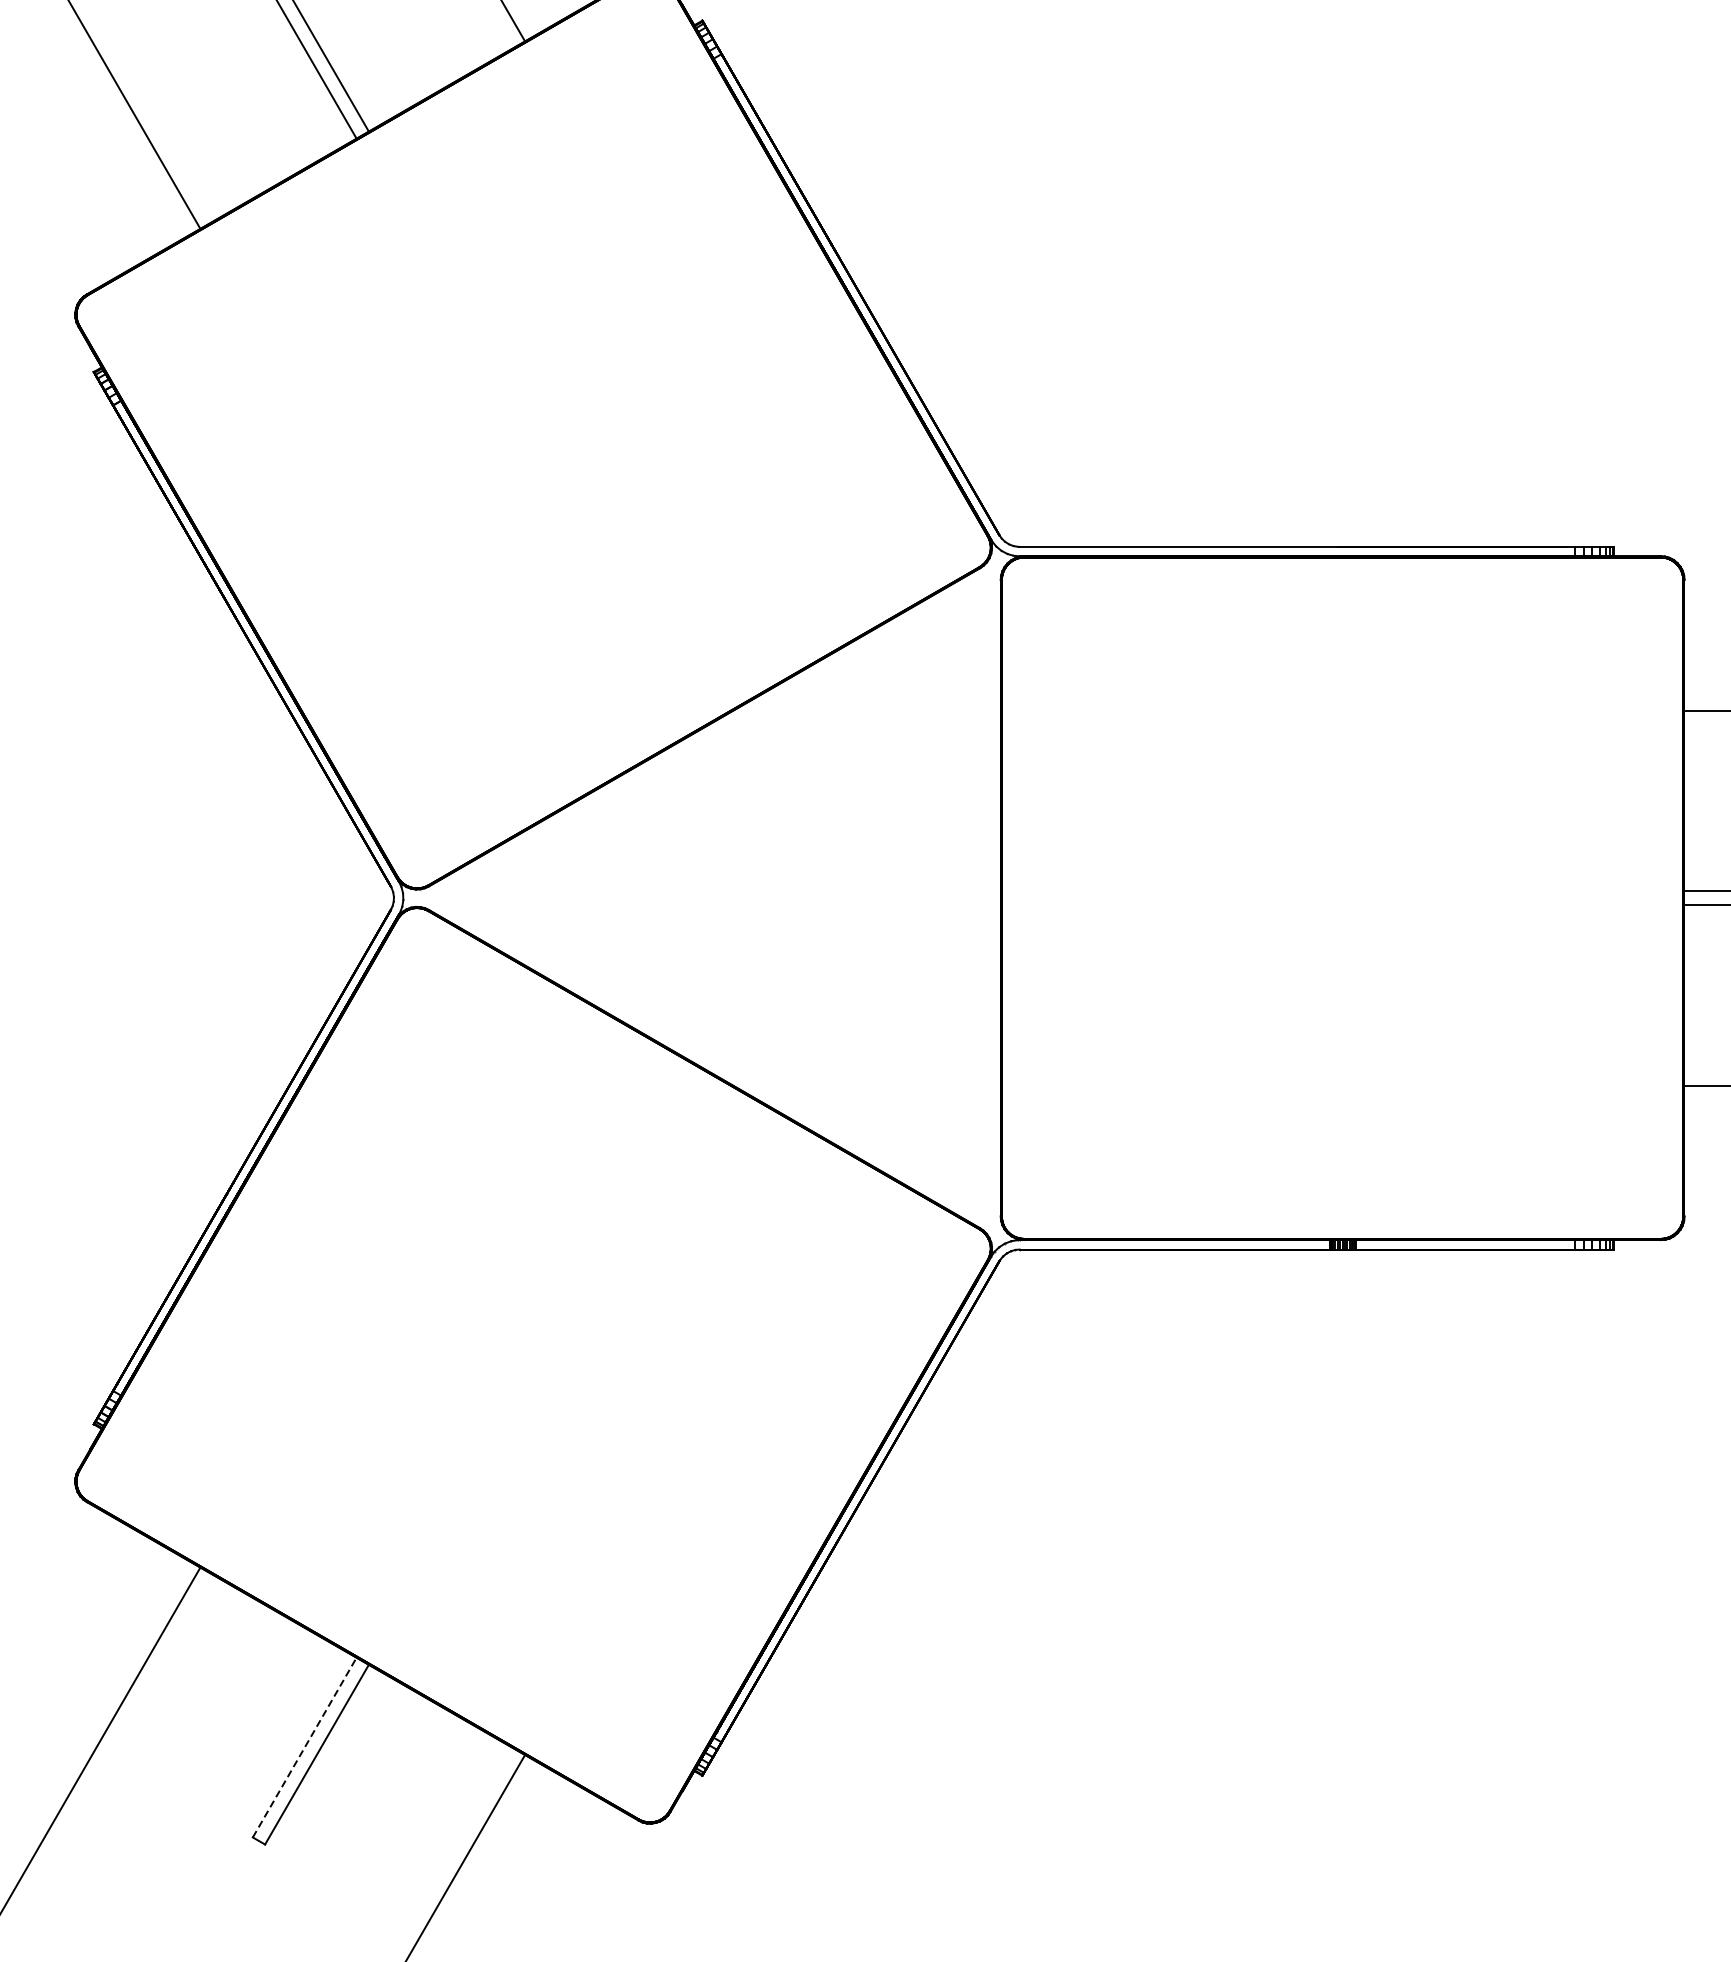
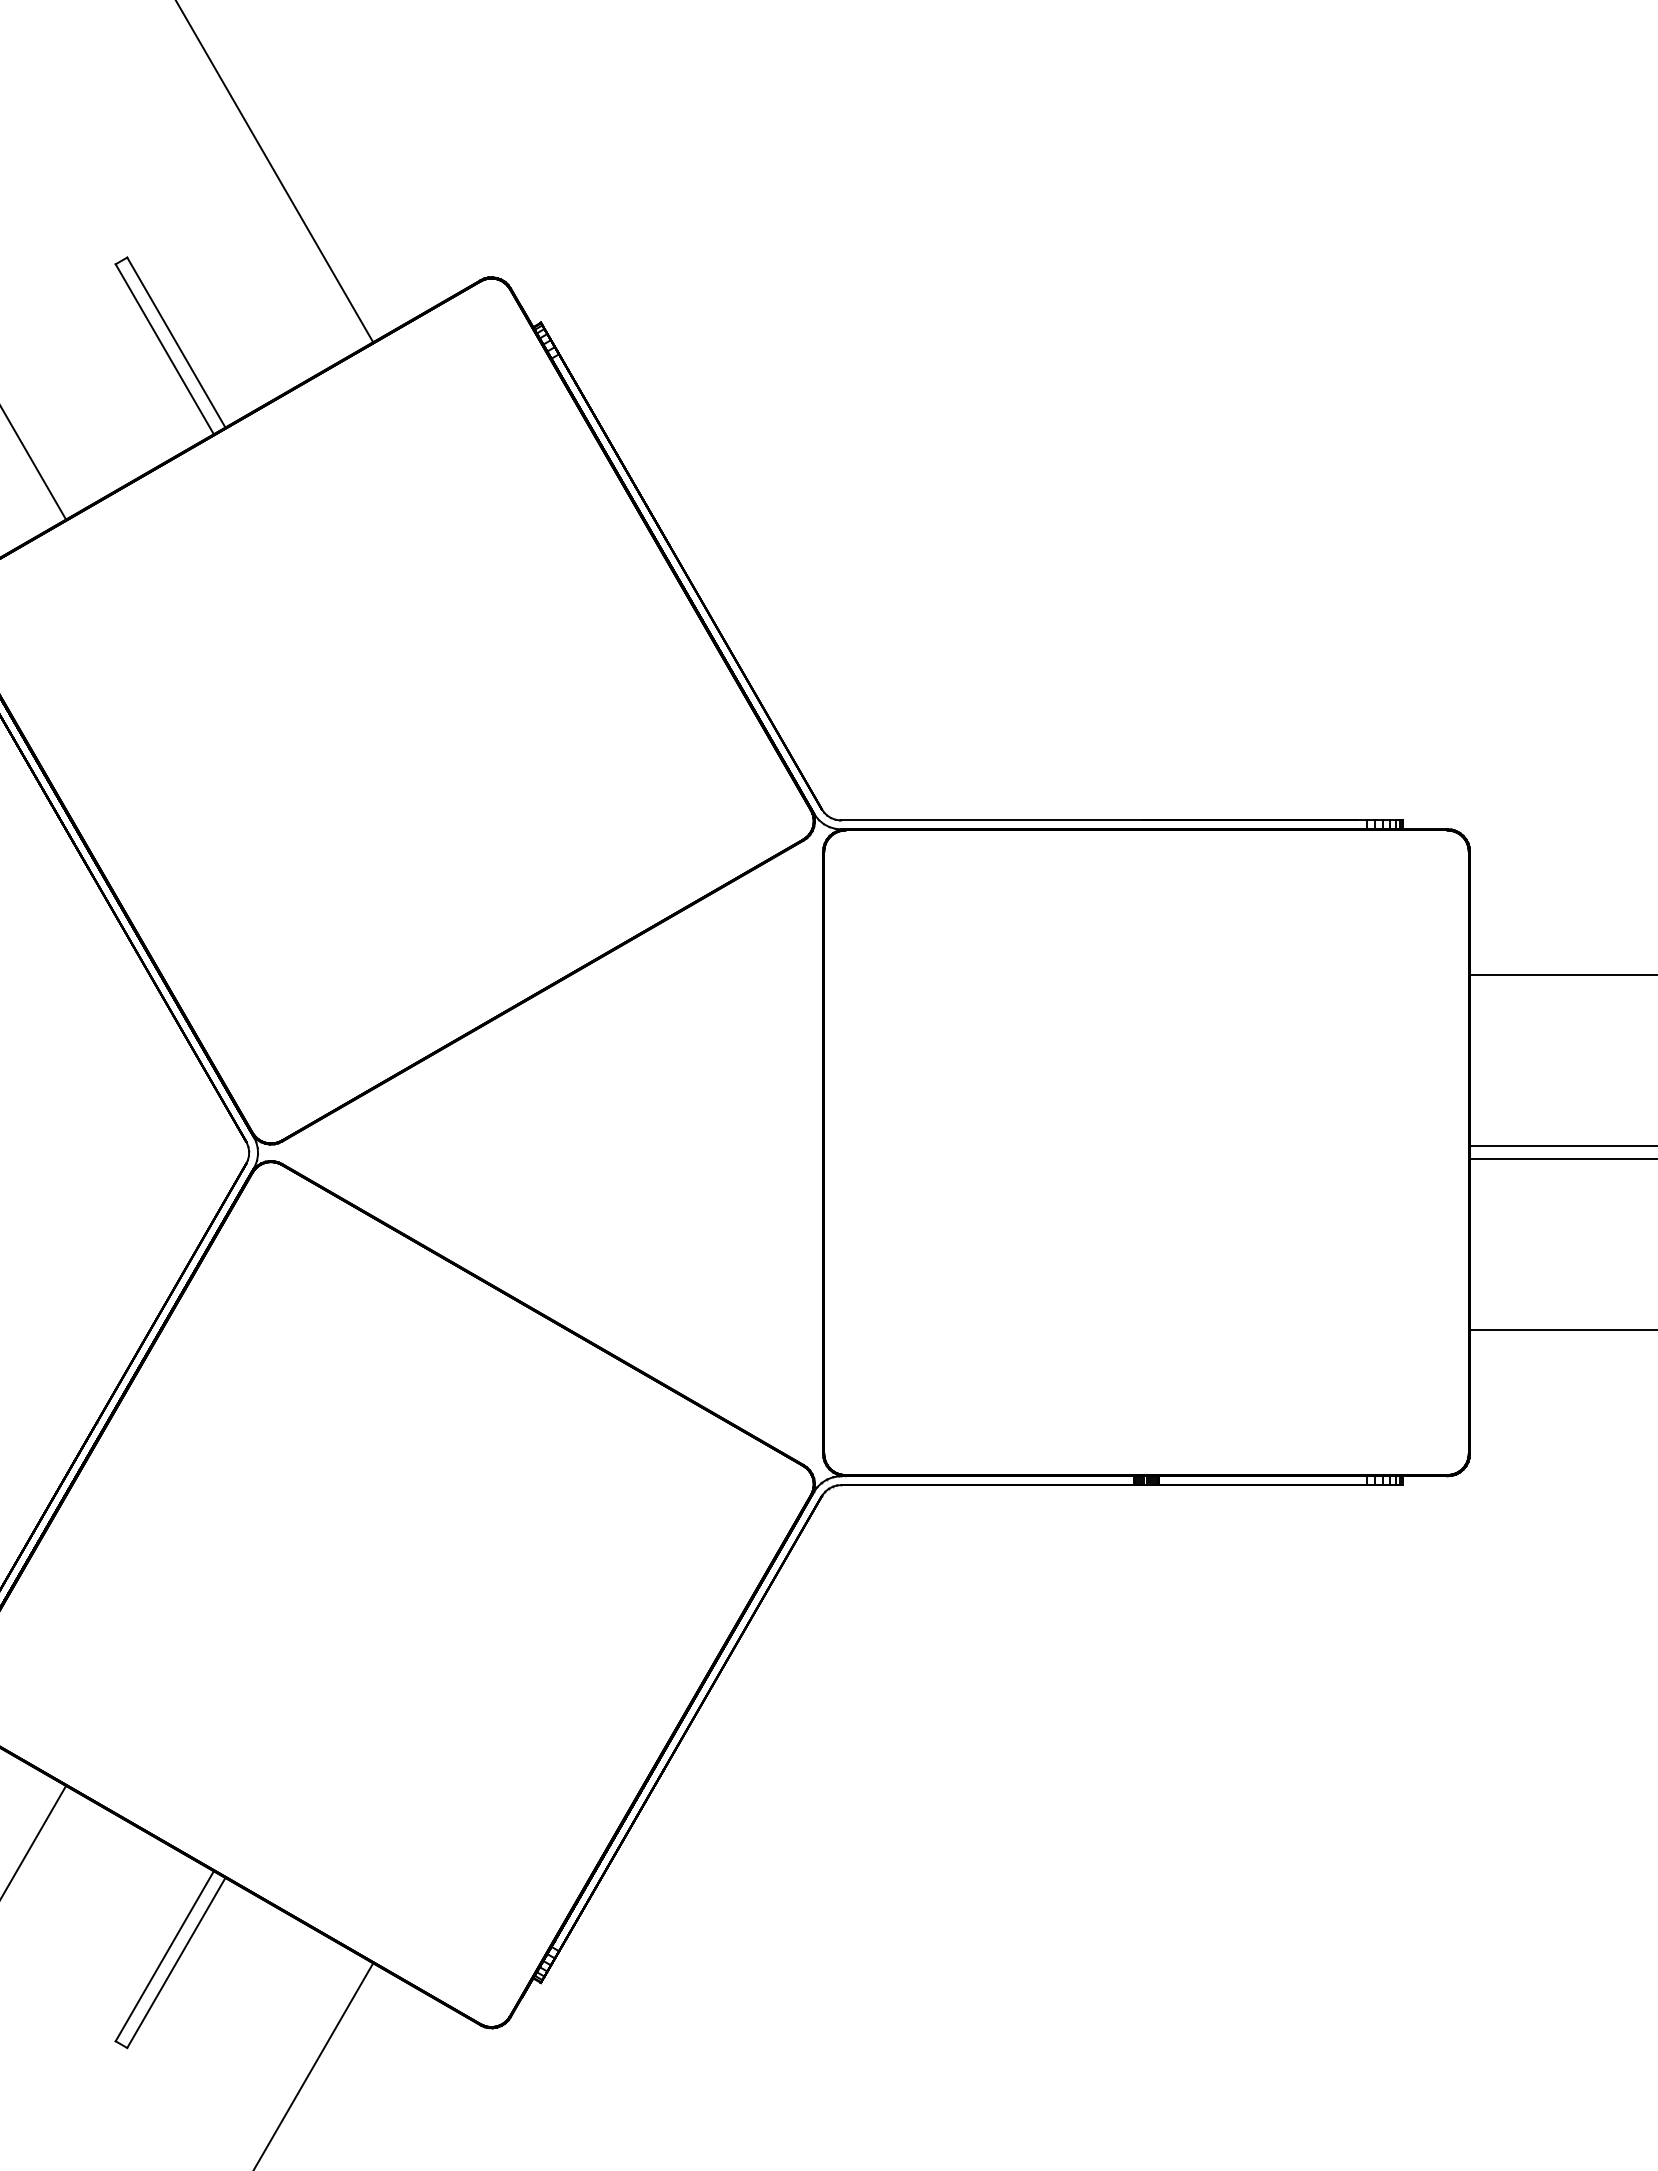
line: (305, 1746) -> (165, 1955), dashed -> solid

